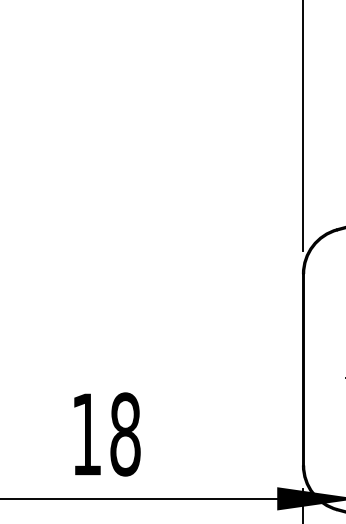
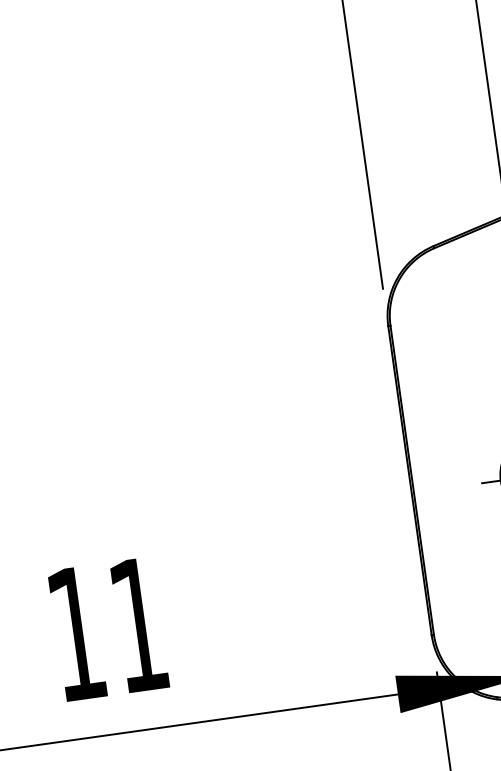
text: (125, 434) -> (138, 625), 18 -> 11

